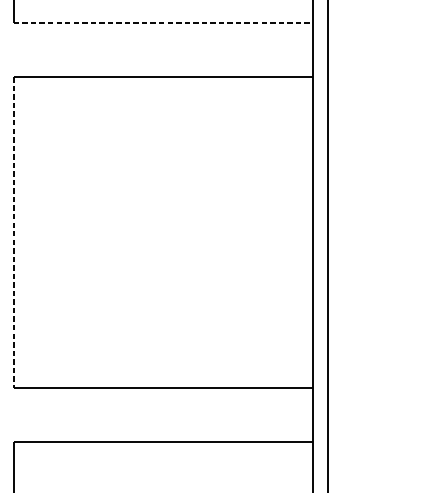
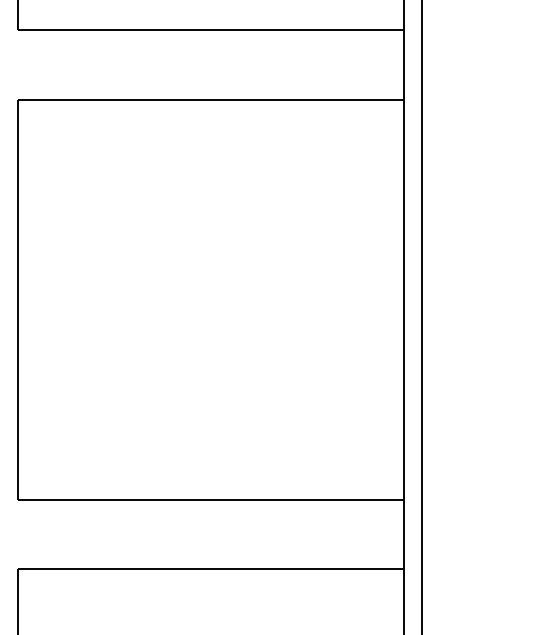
line: (163, 22) -> (210, 29), dashed -> solid
line: (13, 233) -> (17, 300), dashed -> solid

